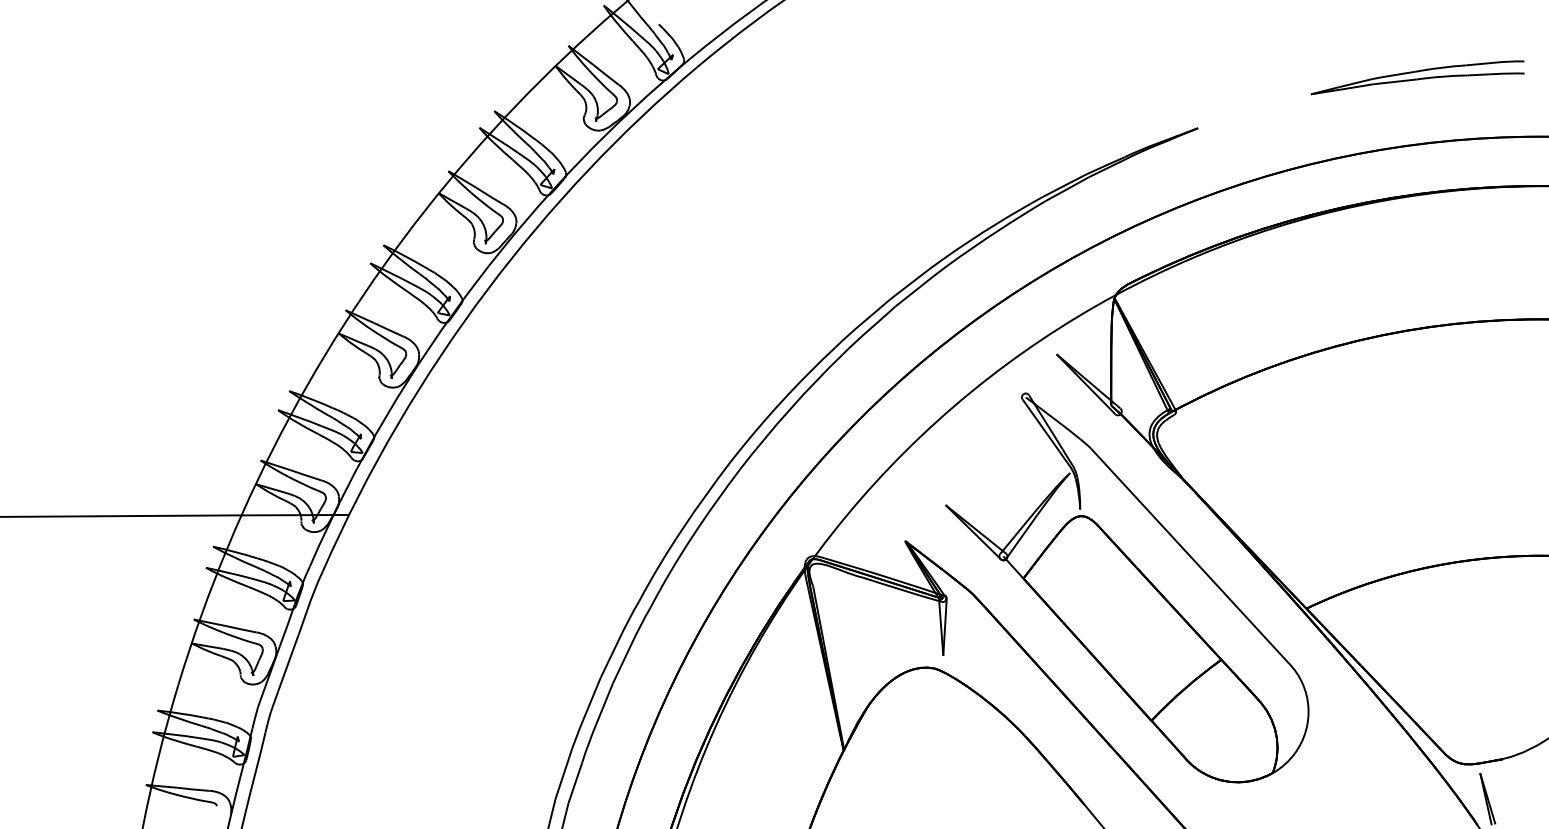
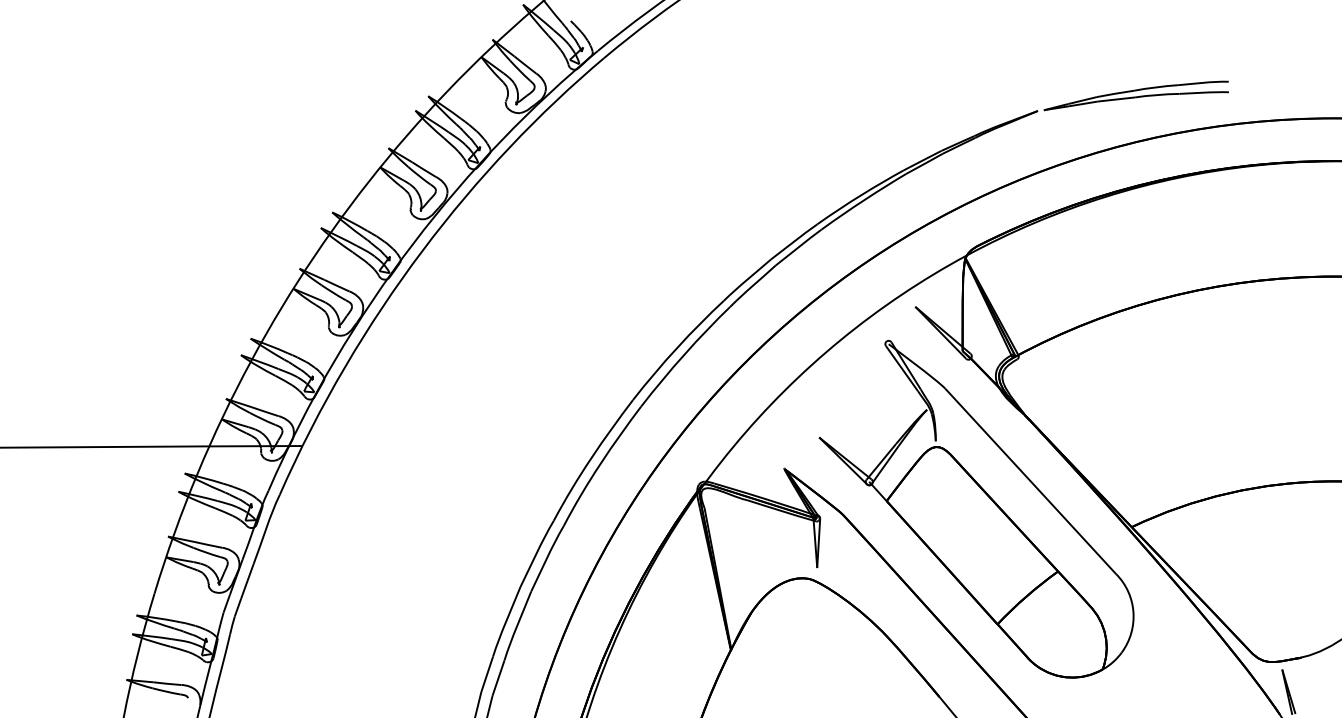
part: (1417, 77) -> (1136, 95), moved

